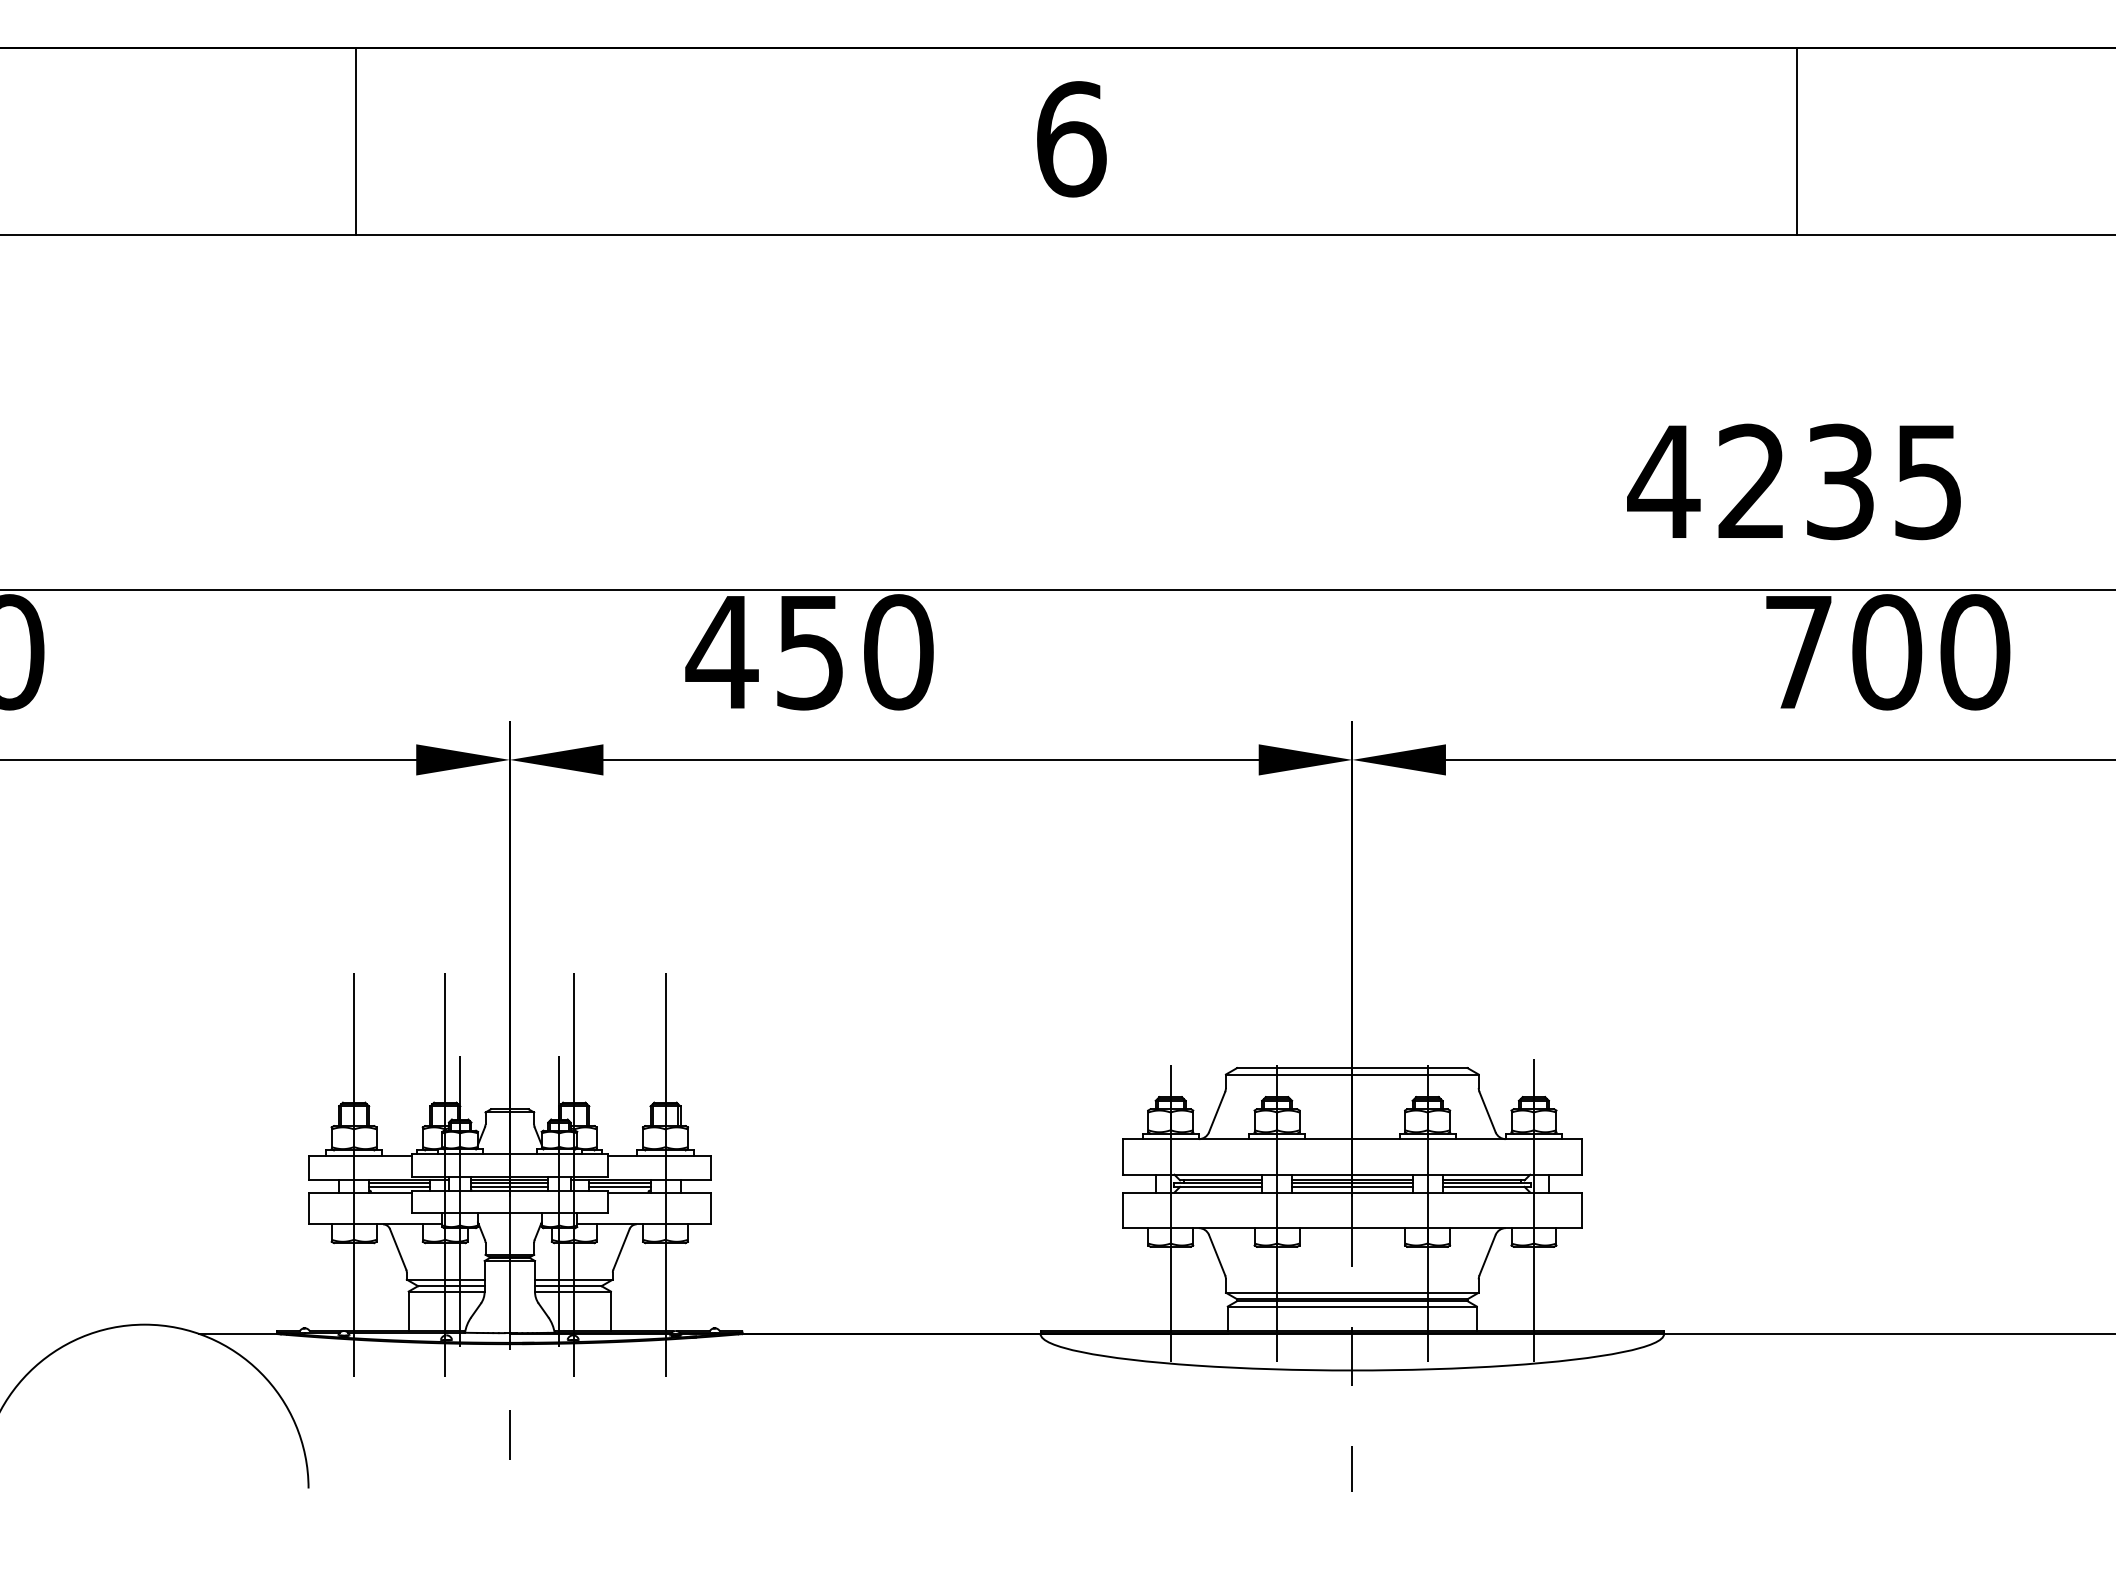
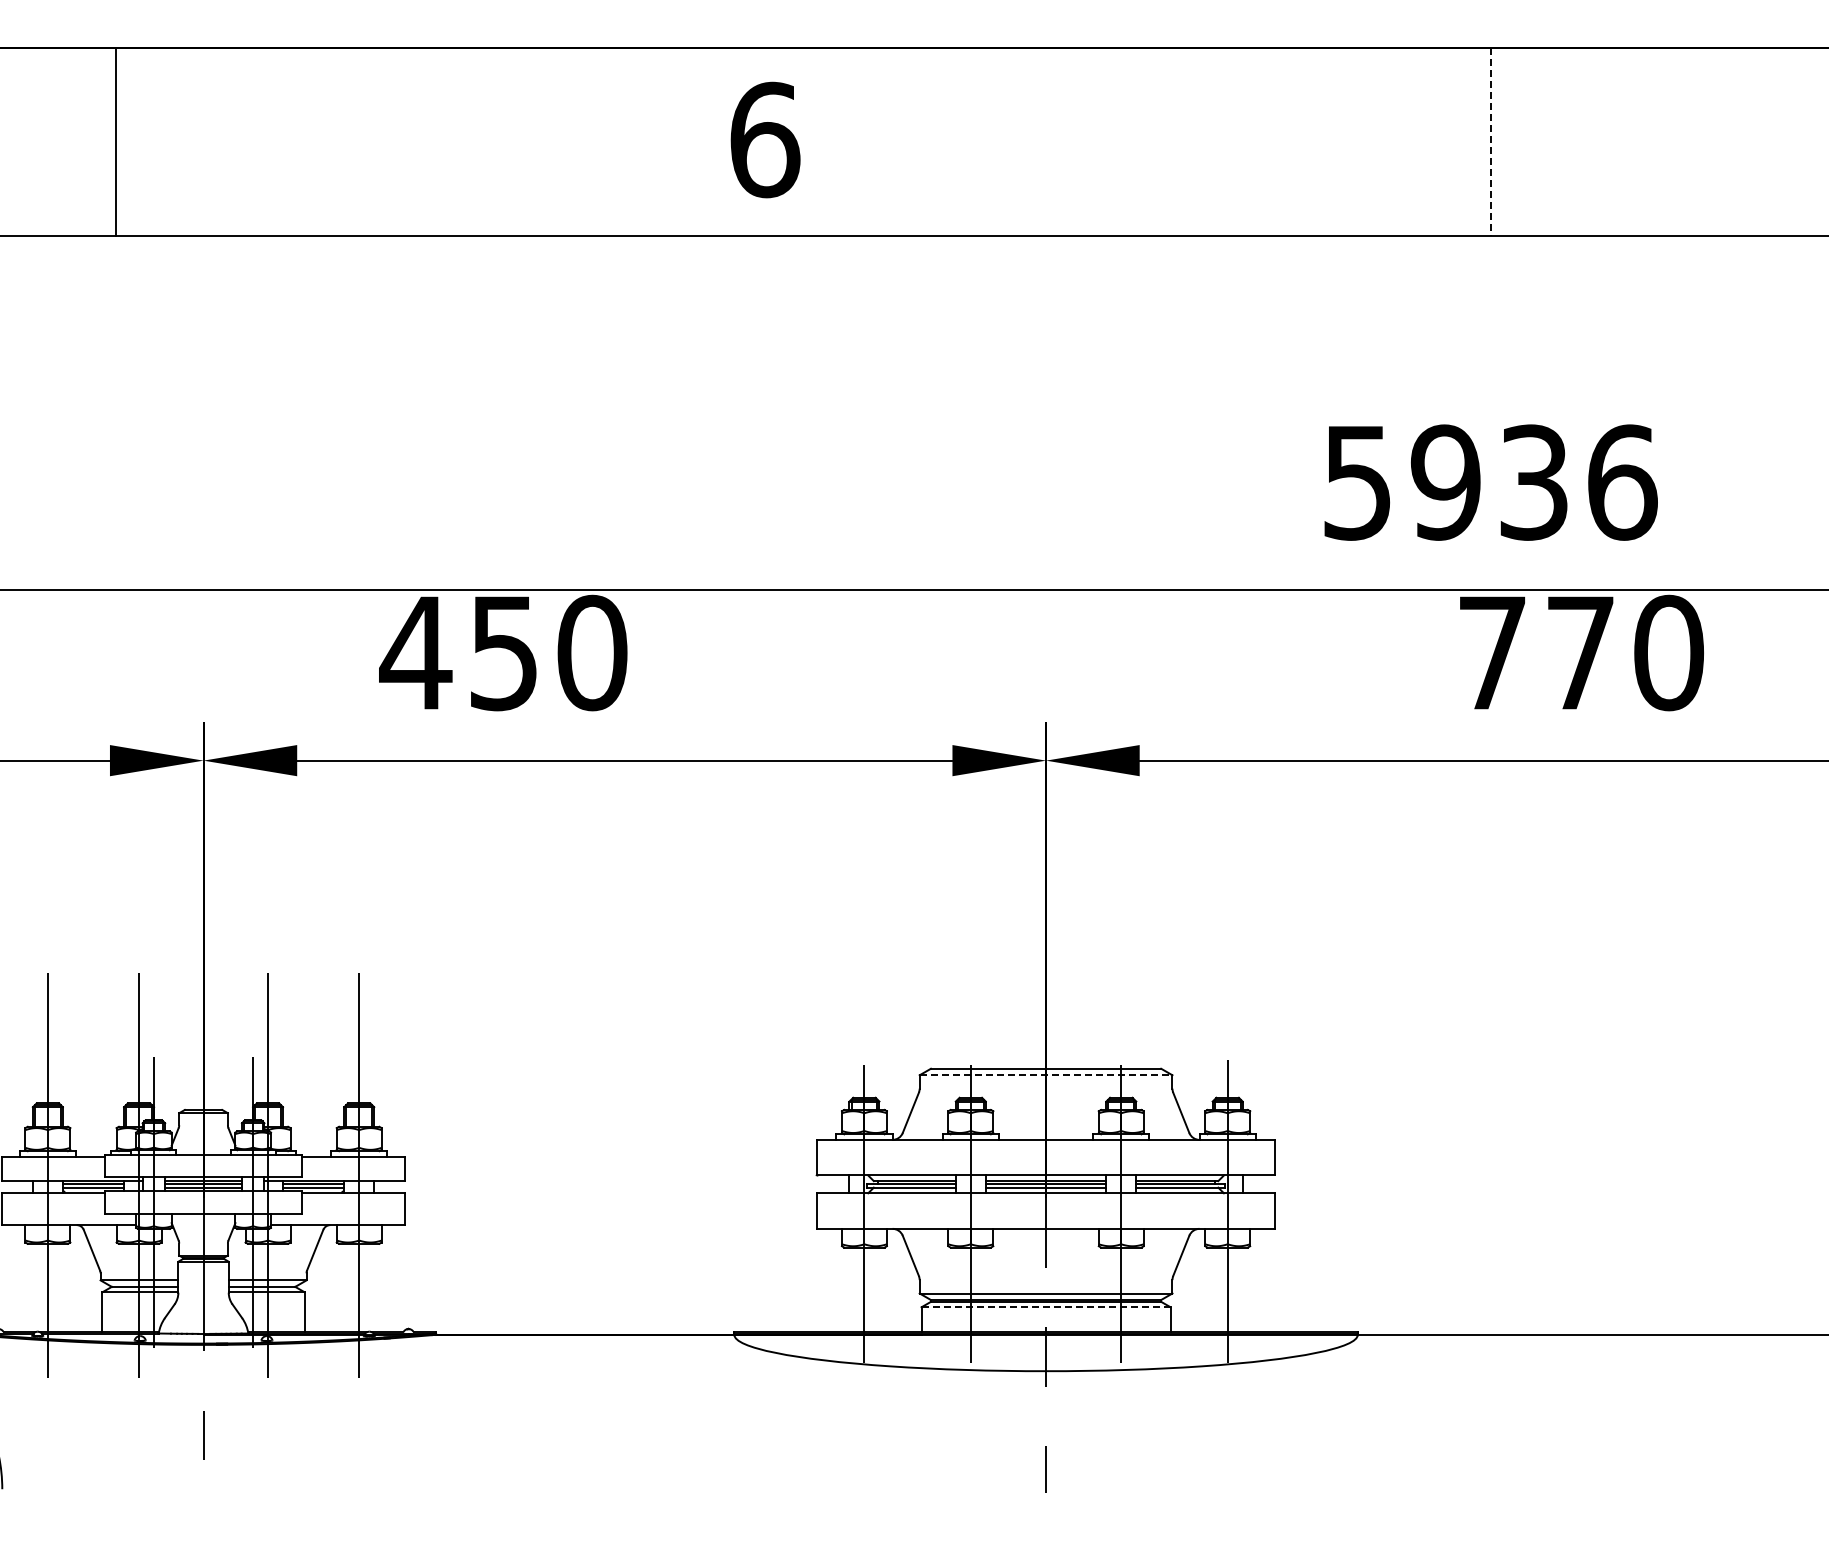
line: (355, 140) -> (116, 141), moved
line: (1797, 141) -> (1491, 142), solid -> dashed
text: (1795, 481) -> (1489, 482), 4235 -> 5936
text: (1887, 652) -> (1581, 653), 700 -> 770
line: (1352, 1074) -> (1046, 1075), solid -> dashed
line: (1352, 1306) -> (1046, 1307), solid -> dashed

